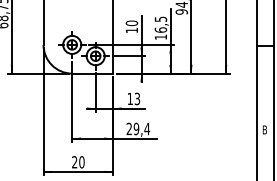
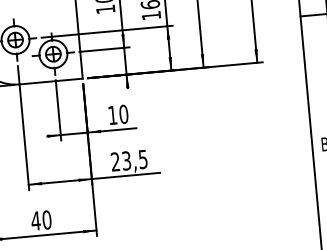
text: (137, 98) -> (123, 113), 13 -> 10
text: (141, 128) -> (134, 159), 29,4 -> 23,5
text: (74, 162) -> (35, 221), 20 -> 40

